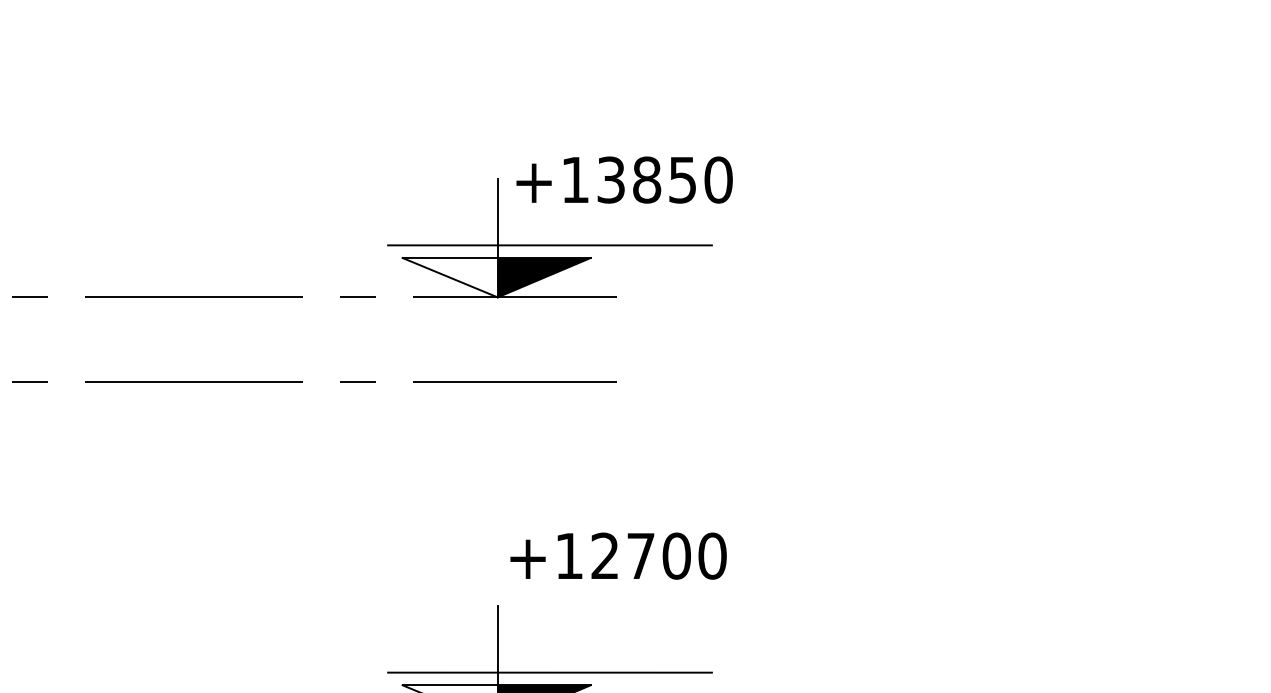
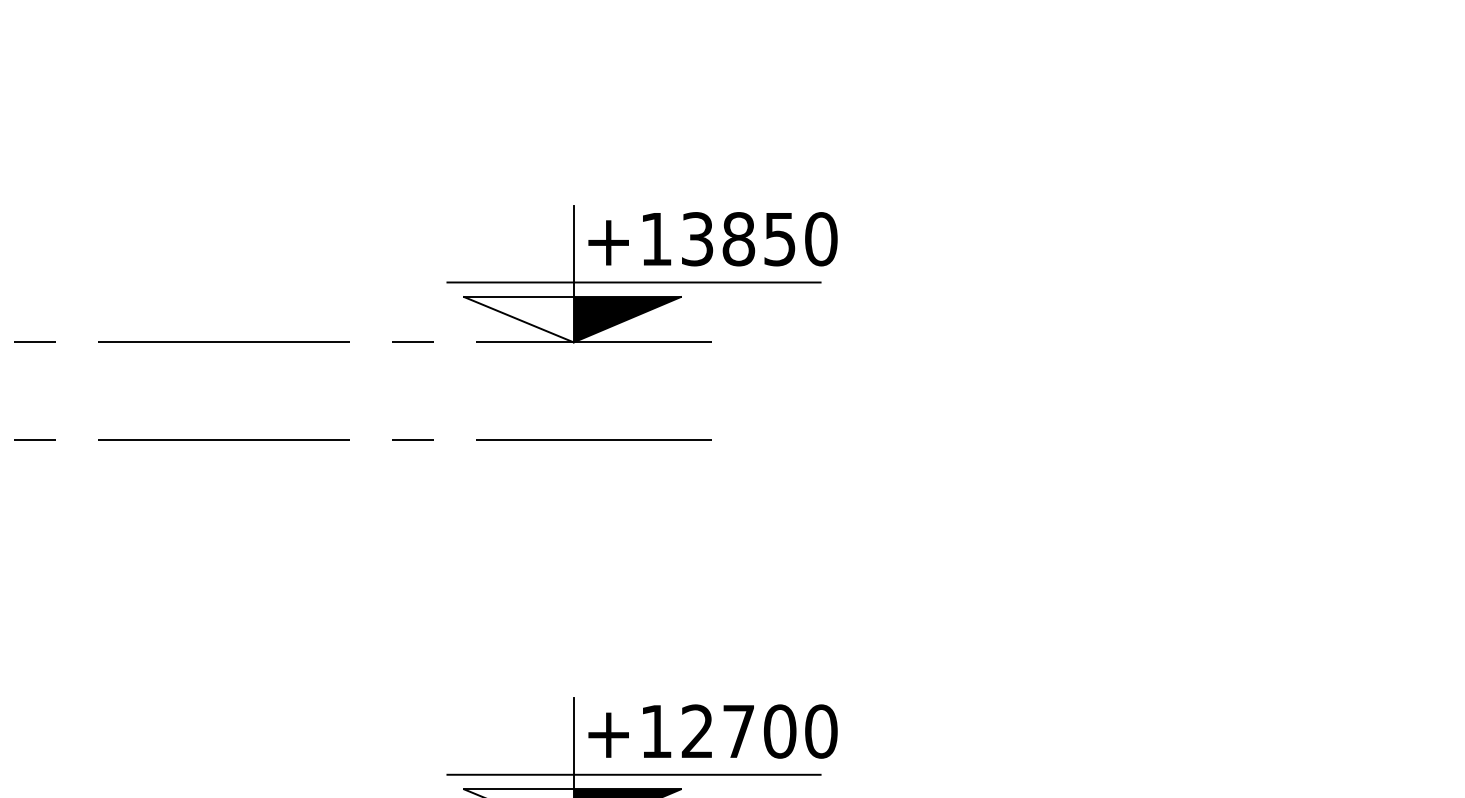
text: (624, 180) -> (712, 239), moved
text: (618, 556) -> (712, 731), moved

